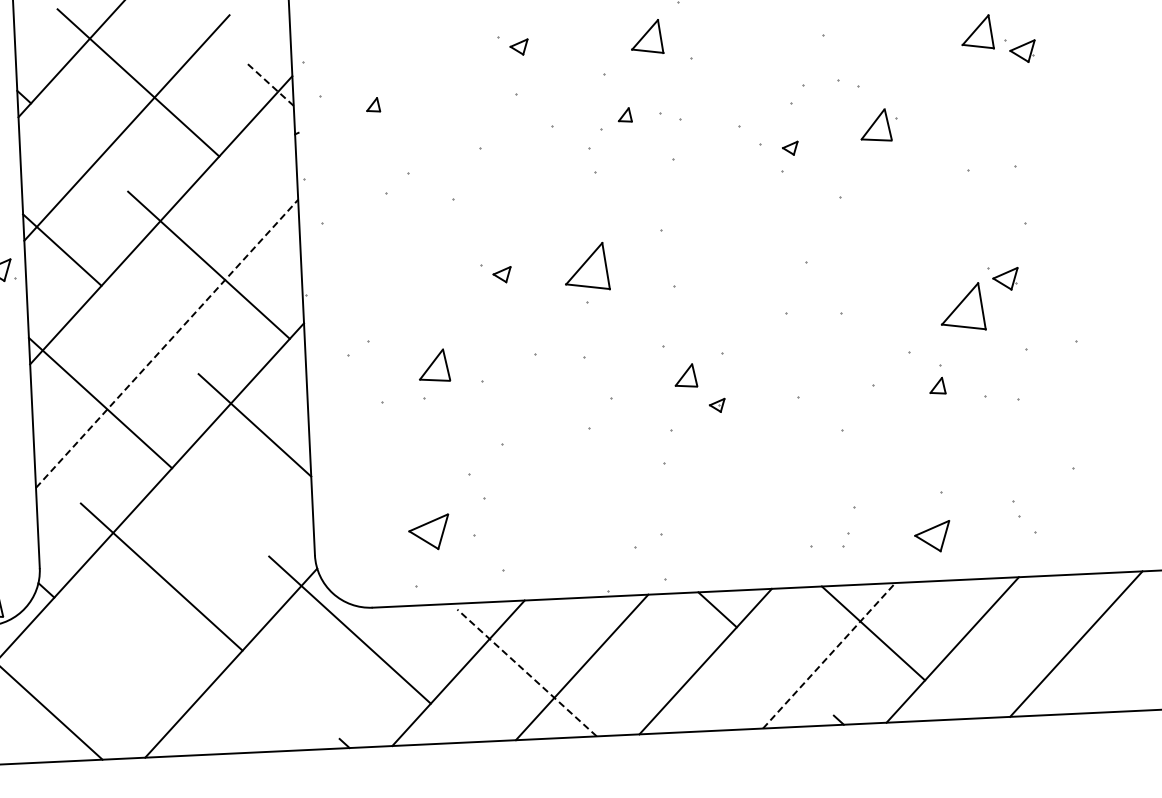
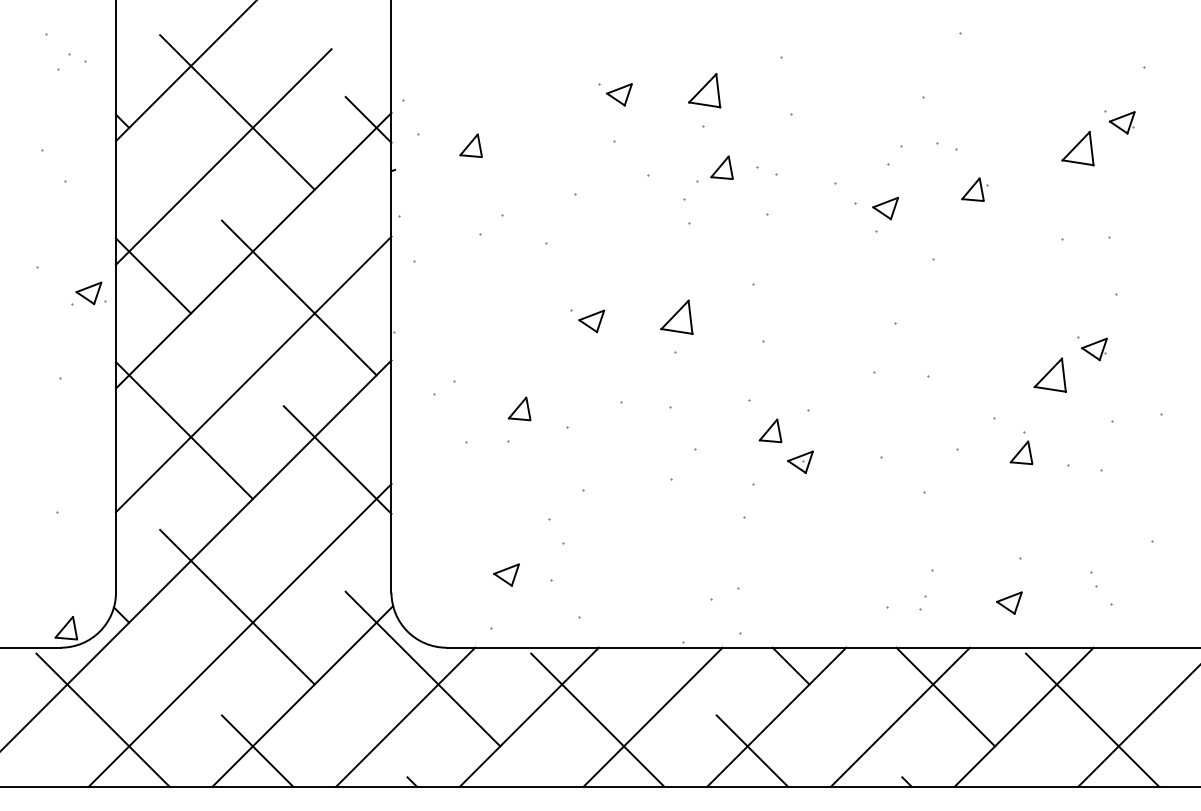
part: (977, 32) -> (1077, 148), moved
part: (646, 36) -> (704, 90), moved
part: (519, 46) -> (619, 94), size x1.43
line: (269, 83) -> (368, 119), dashed -> solid
part: (372, 104) -> (470, 145), size x1.67
part: (624, 115) -> (721, 167), size x1.67
part: (878, 125) -> (974, 189), size x0.71
part: (790, 148) -> (885, 208), size x1.67
part: (586, 266) -> (676, 316), size x0.71
part: (501, 275) -> (591, 321), size x1.43
part: (961, 306) -> (1049, 374), size x0.71
line: (166, 343) -> (253, 374), dashed -> solid
part: (434, 365) -> (519, 408), size x0.71
part: (937, 385) -> (1021, 452), size x1.43
part: (717, 405) -> (800, 461), size x1.67
part: (428, 531) -> (506, 574), size x0.62
part: (932, 536) -> (1009, 602), size x0.71
line: (165, 605) -> (239, 635), added
line: (1021, 648) -> (1092, 719), added
line: (829, 655) -> (900, 716), dashed -> solid
line: (526, 672) -> (597, 719), dashed -> solid
line: (334, 678) -> (405, 716), added
line: (683, 695) -> (752, 750), added
line: (188, 719) -> (257, 750), added

